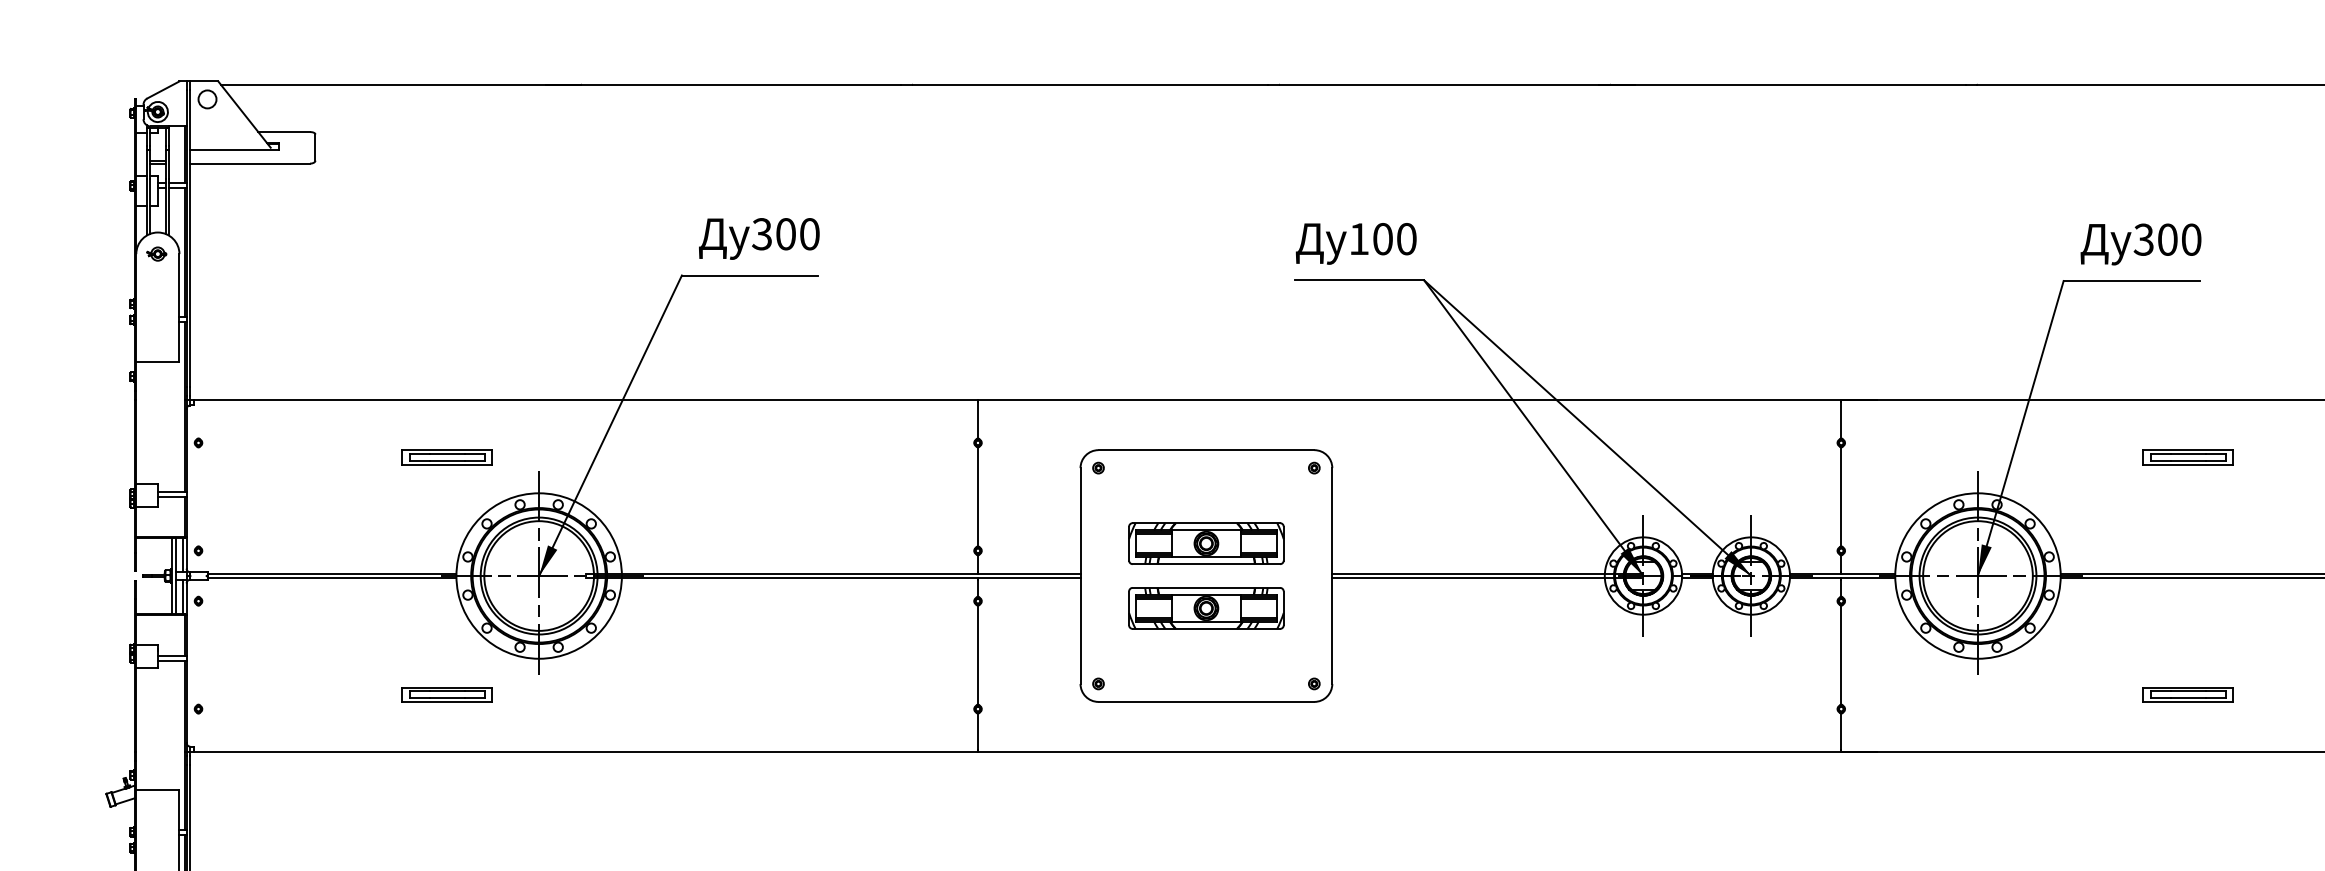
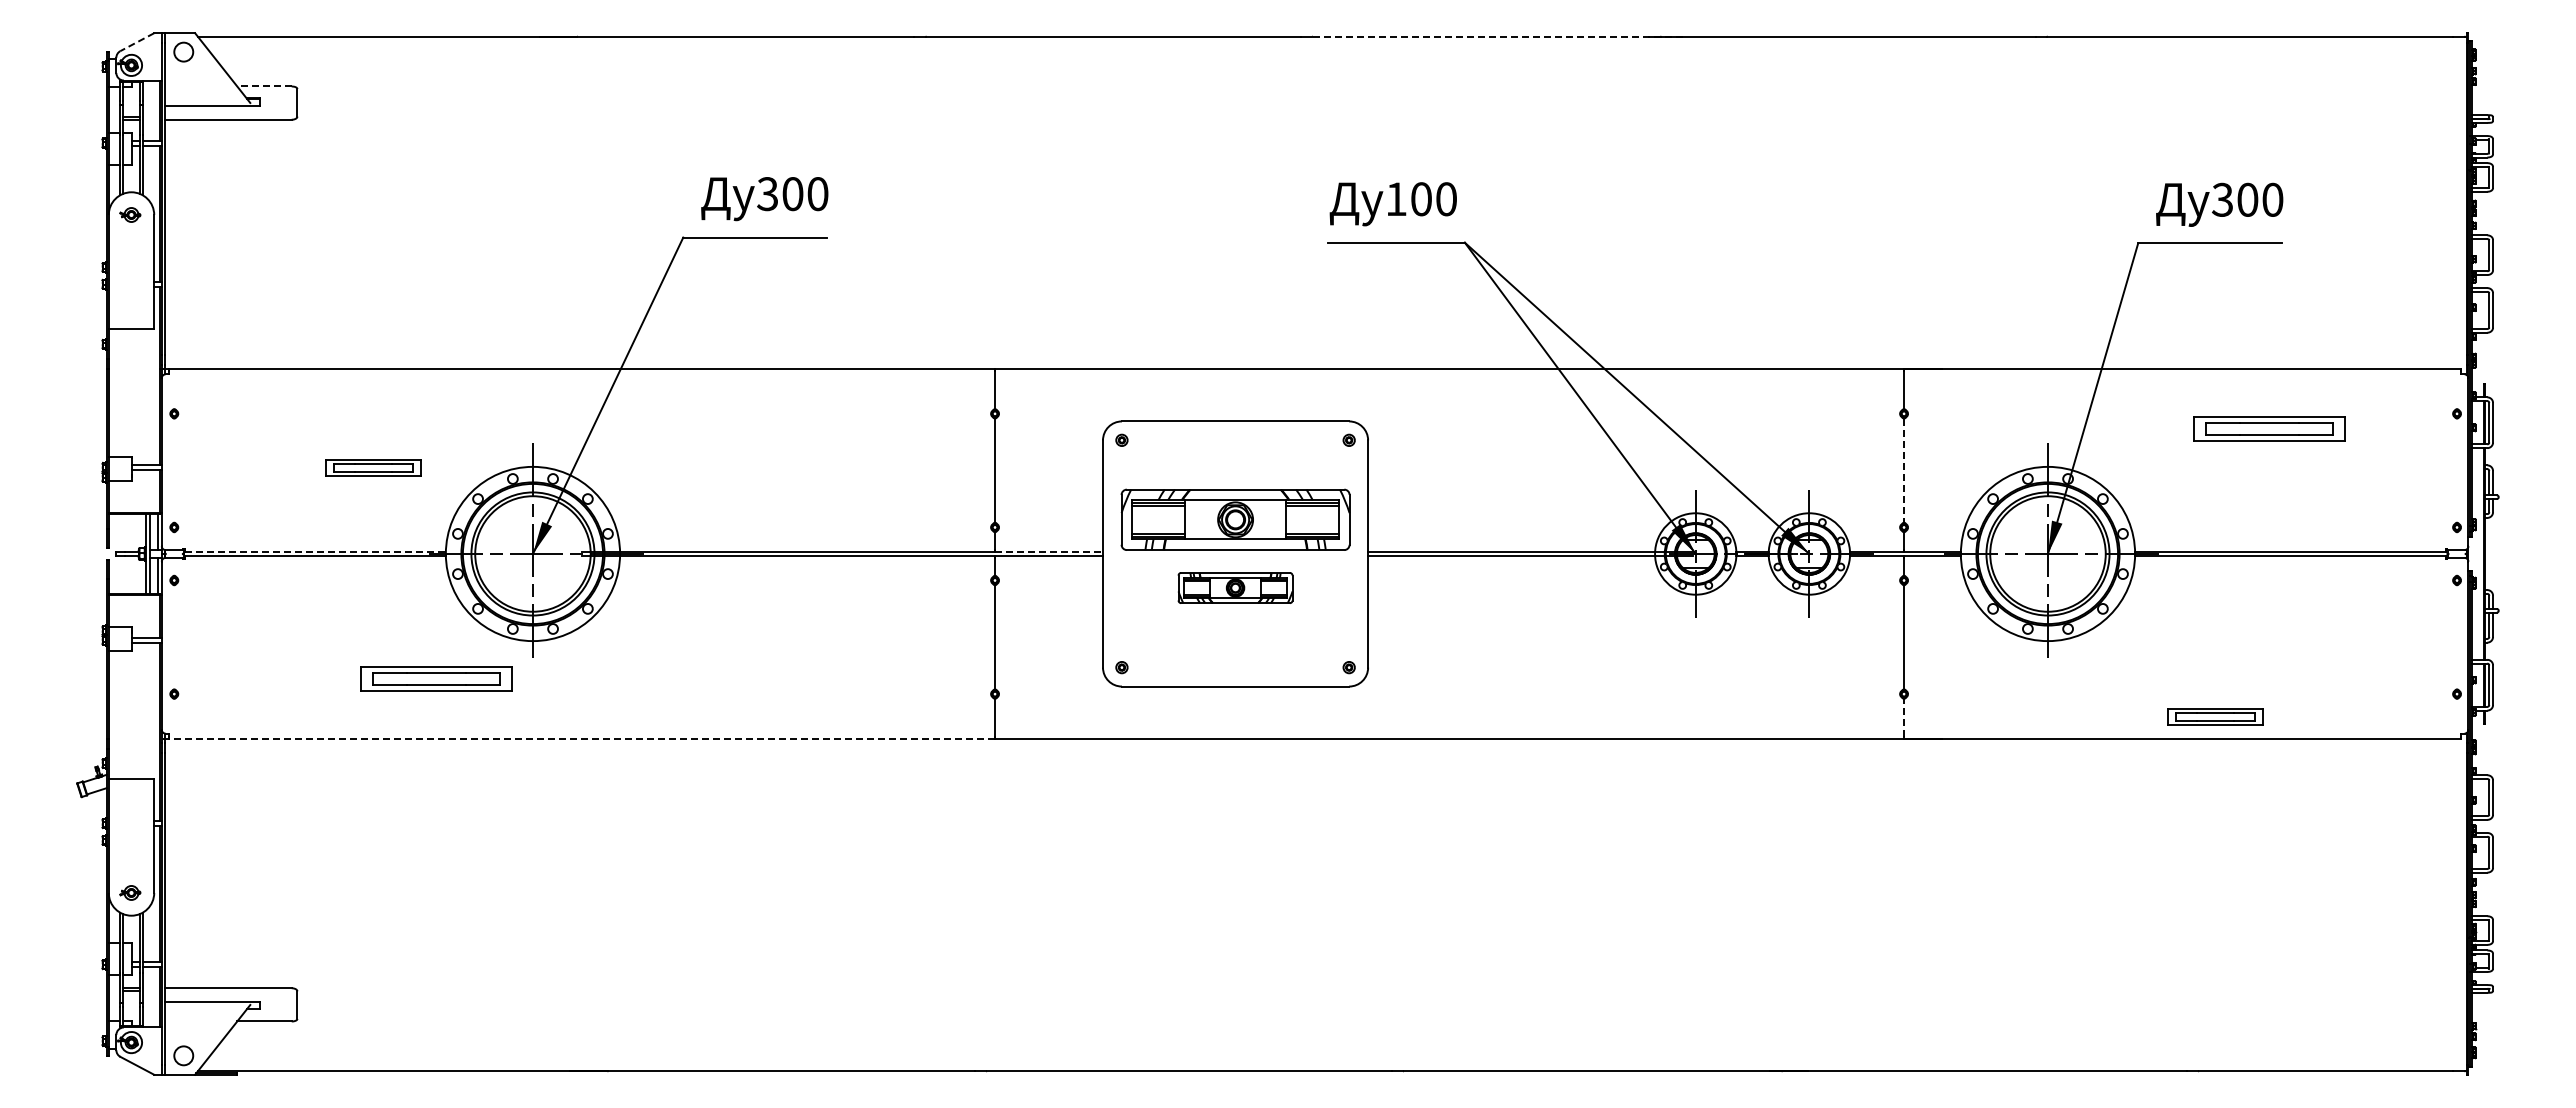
line: (1458, 84) -> (1500, 36), solid -> dashed
line: (162, 90) -> (136, 42), solid -> dashed
line: (284, 132) -> (264, 86), solid -> dashed
part: (447, 456) -> (373, 467), moved
part: (2188, 456) -> (2269, 428), size x1.6
line: (1841, 497) -> (1904, 471), solid -> dashed
part: (1206, 543) -> (1235, 519), size x1.4
line: (332, 573) -> (315, 551), solid -> dashed
line: (1029, 573) -> (1049, 551), solid -> dashed
part: (1206, 607) -> (1235, 587), size x0.7
part: (447, 694) -> (436, 678), size x1.6
part: (2188, 694) -> (2215, 716), moved
line: (1841, 731) -> (1904, 717), solid -> dashed
line: (581, 752) -> (577, 739), solid -> dashed

